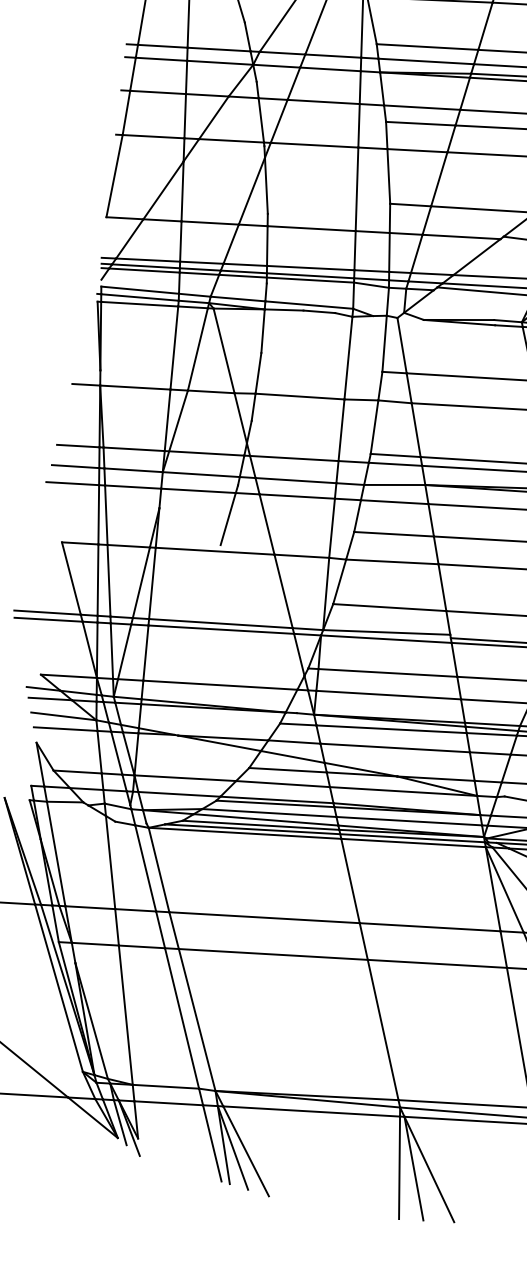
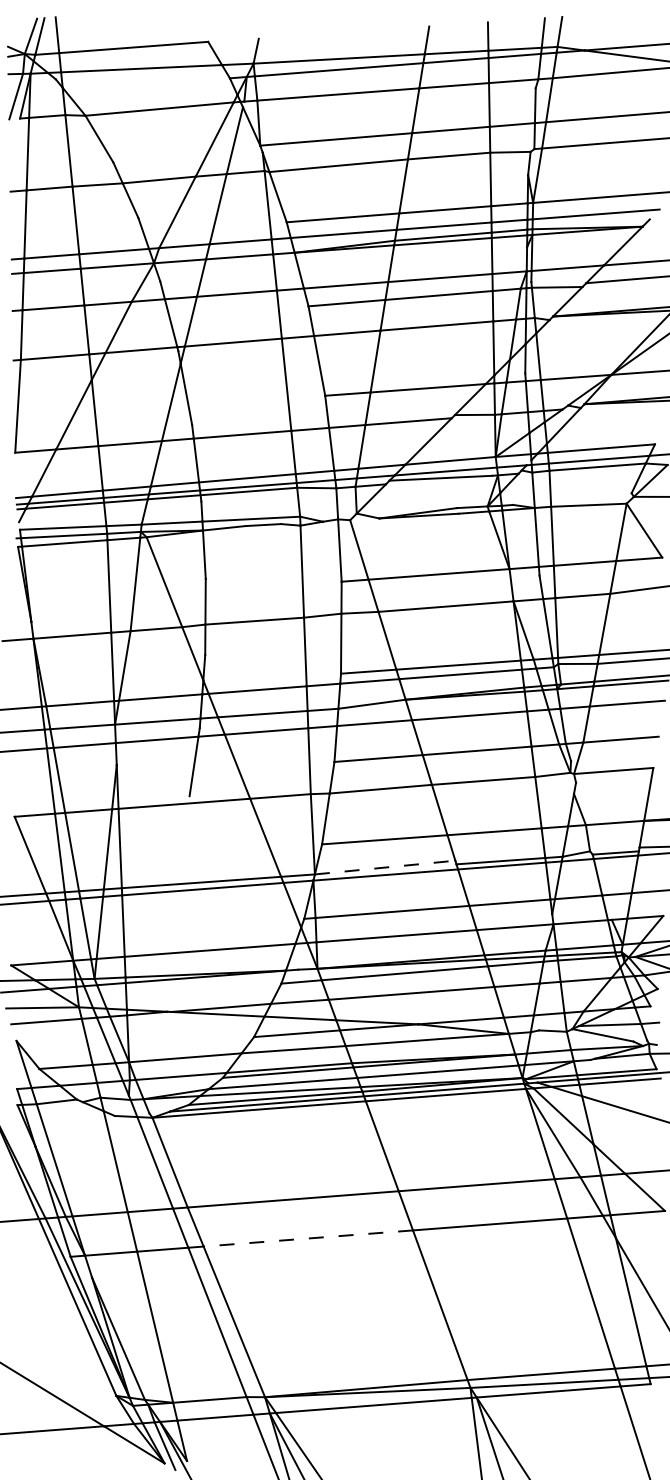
line: (387, 632) -> (385, 867), solid -> dashed
line: (273, 954) -> (308, 1238), solid -> dashed

